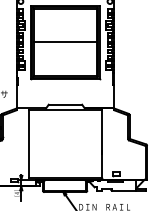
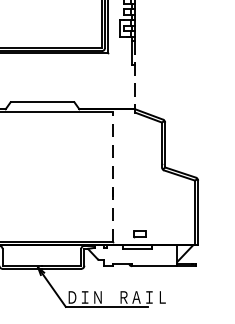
line: (114, 90) -> (135, 75), solid -> dashed
line: (102, 143) -> (113, 176), solid -> dashed

